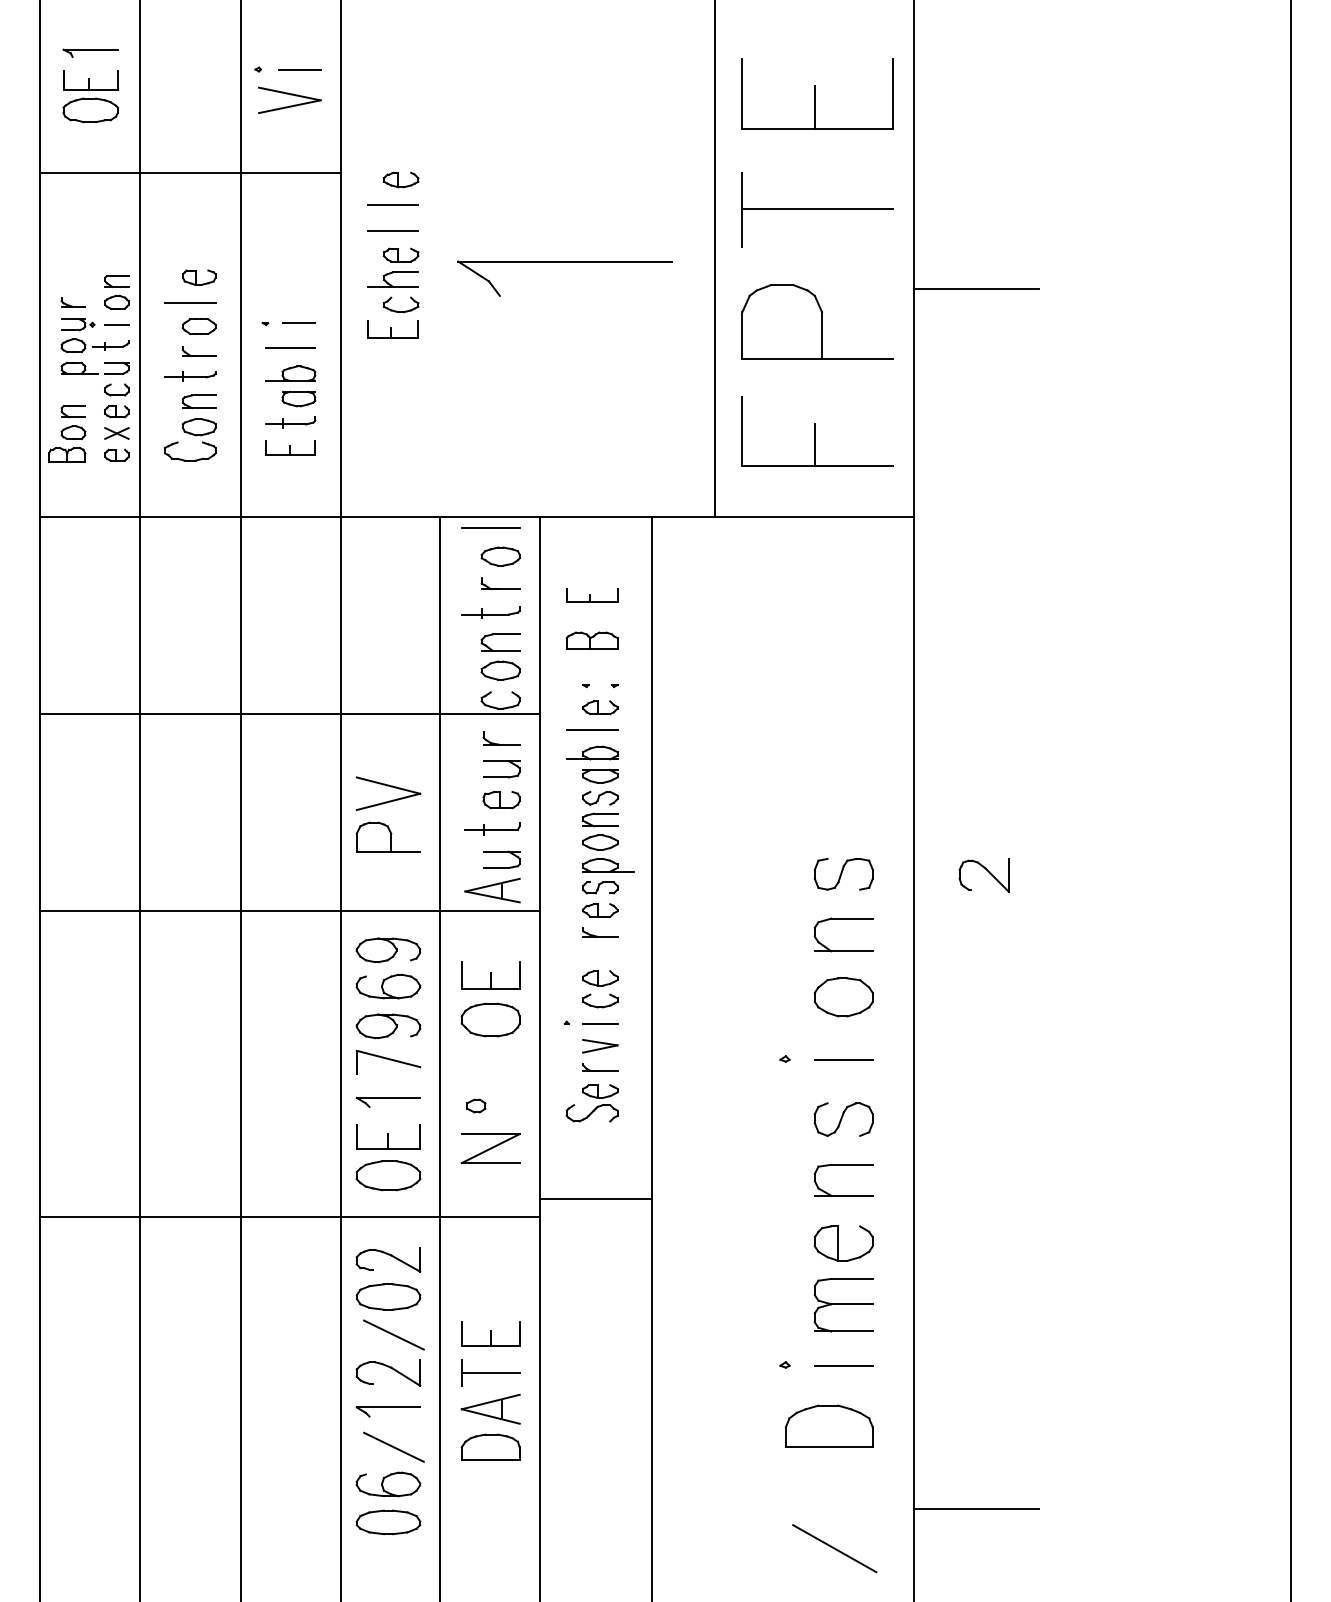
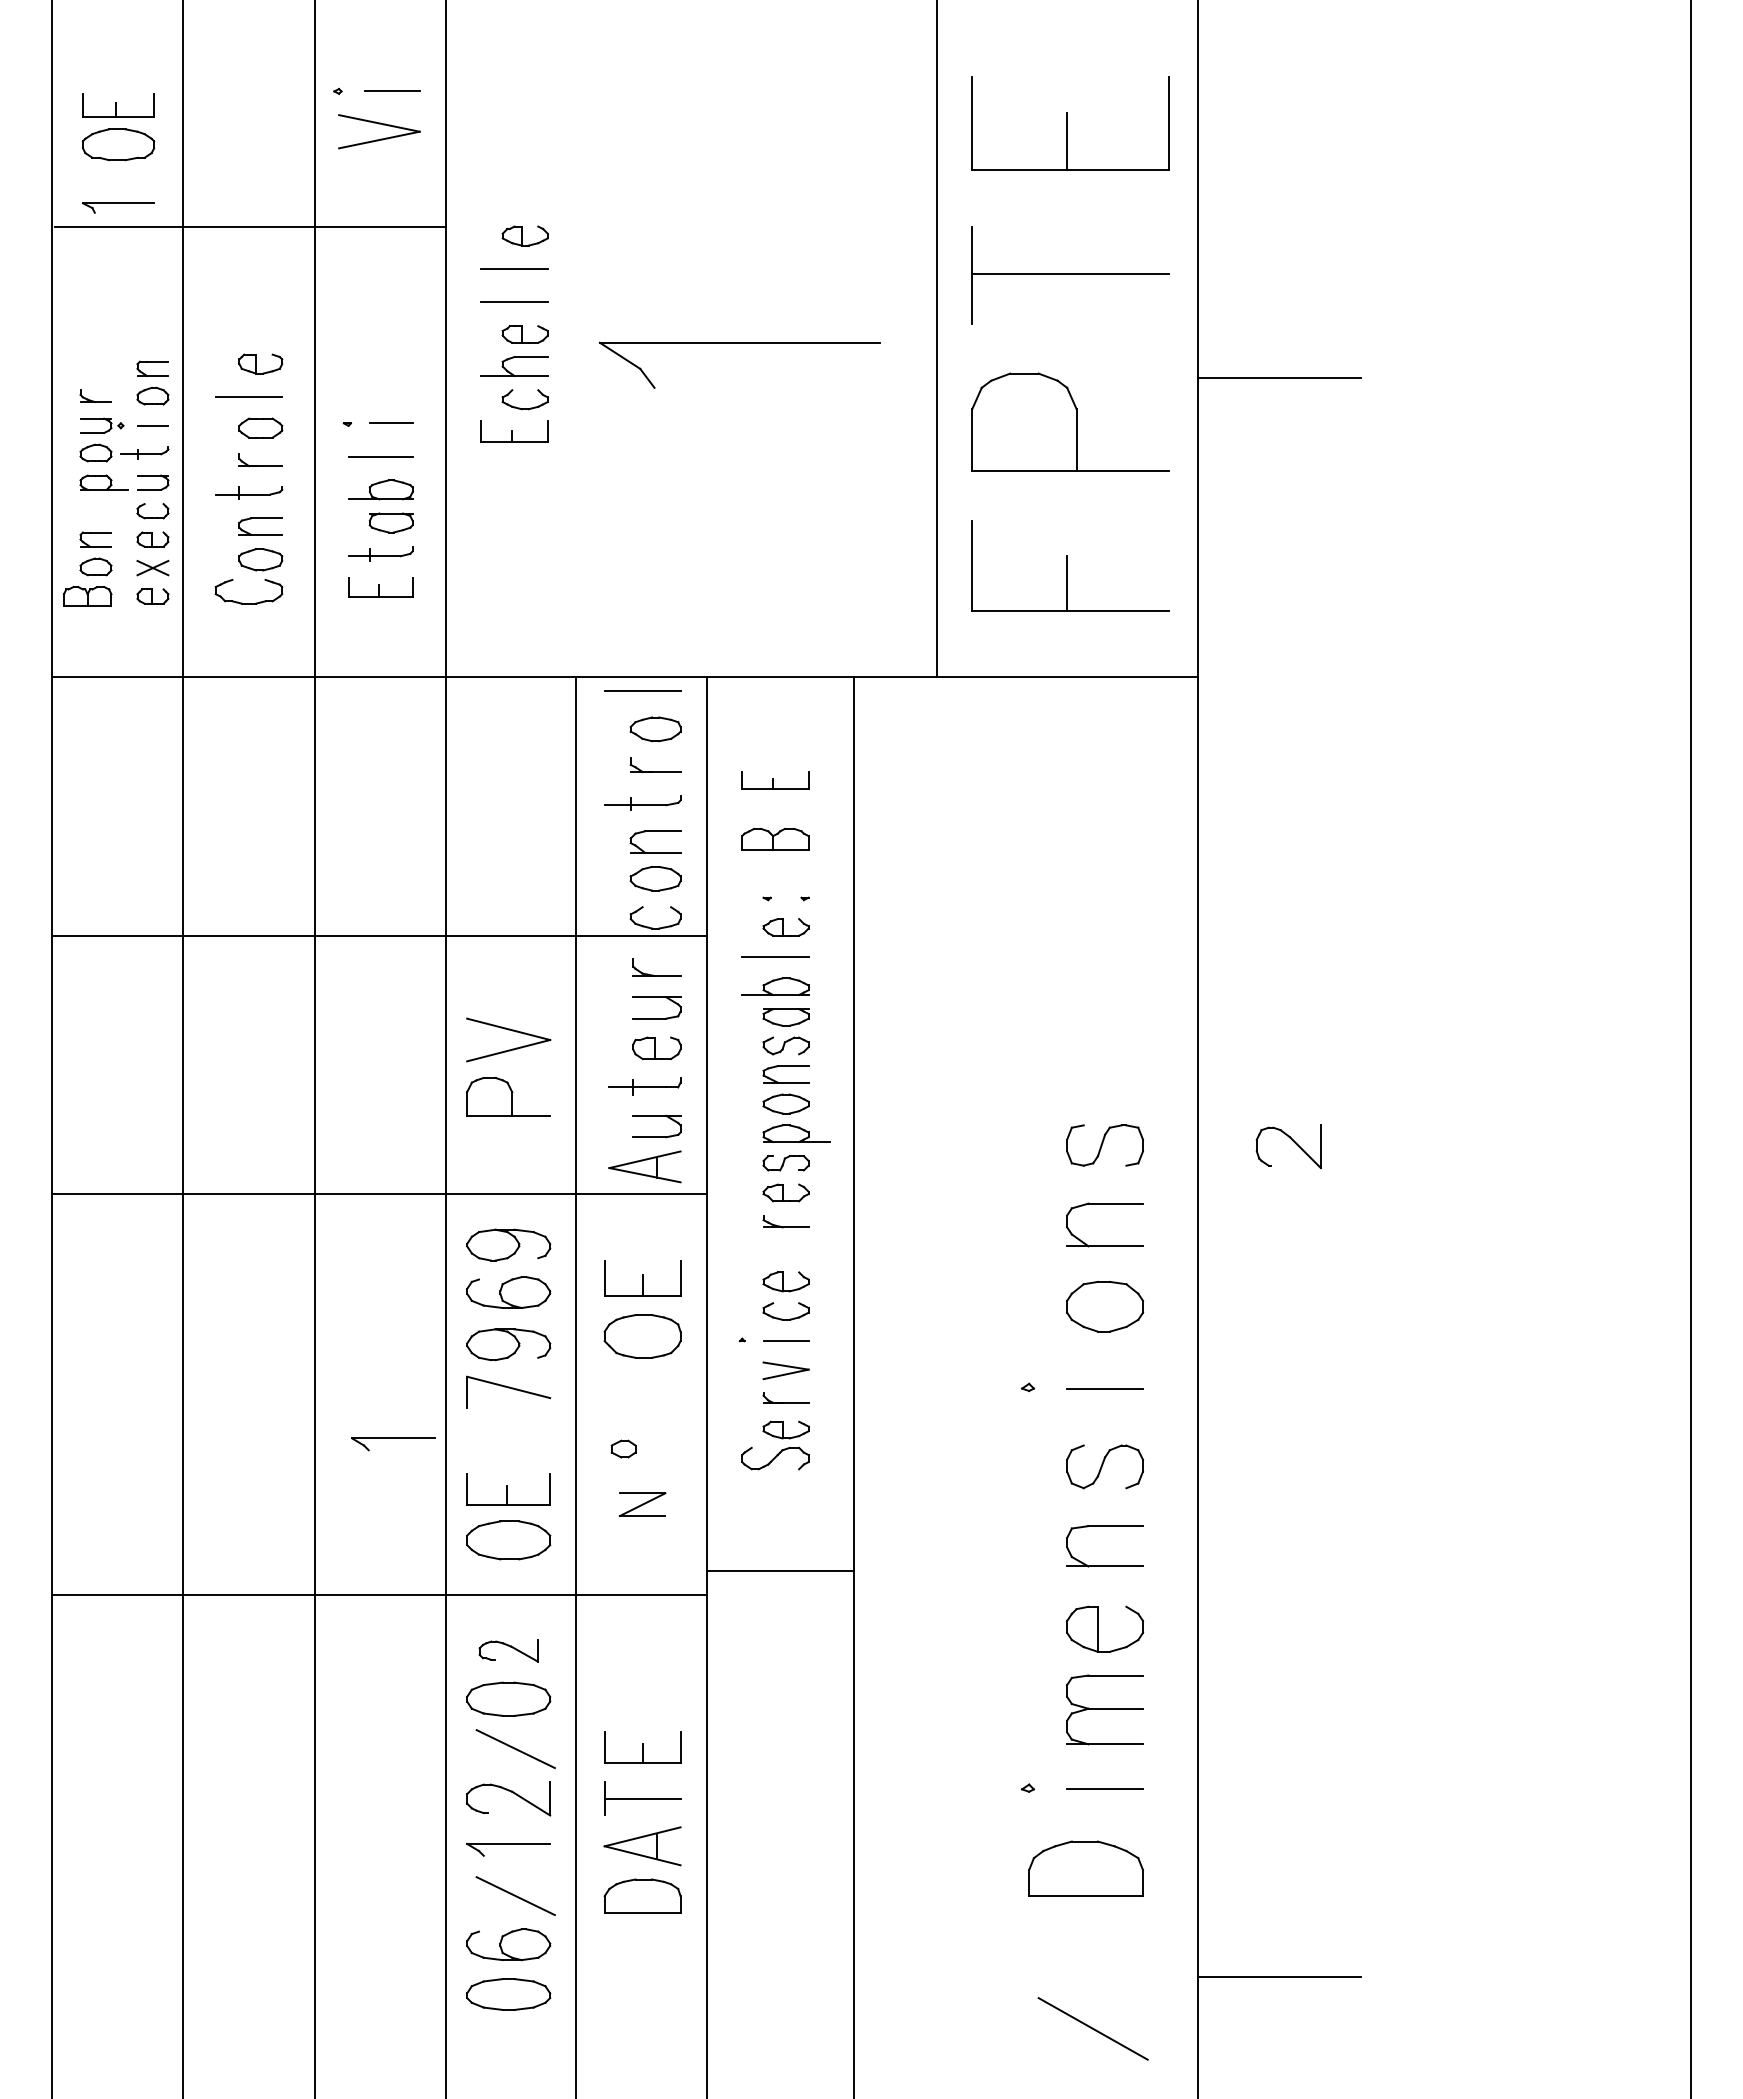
part: (89, 52) -> (117, 207), moved
part: (388, 1102) -> (393, 1444), moved
part: (490, 1148) -> (642, 1504), size x0.6
part: (388, 1259) -> (508, 1650), size x0.7

